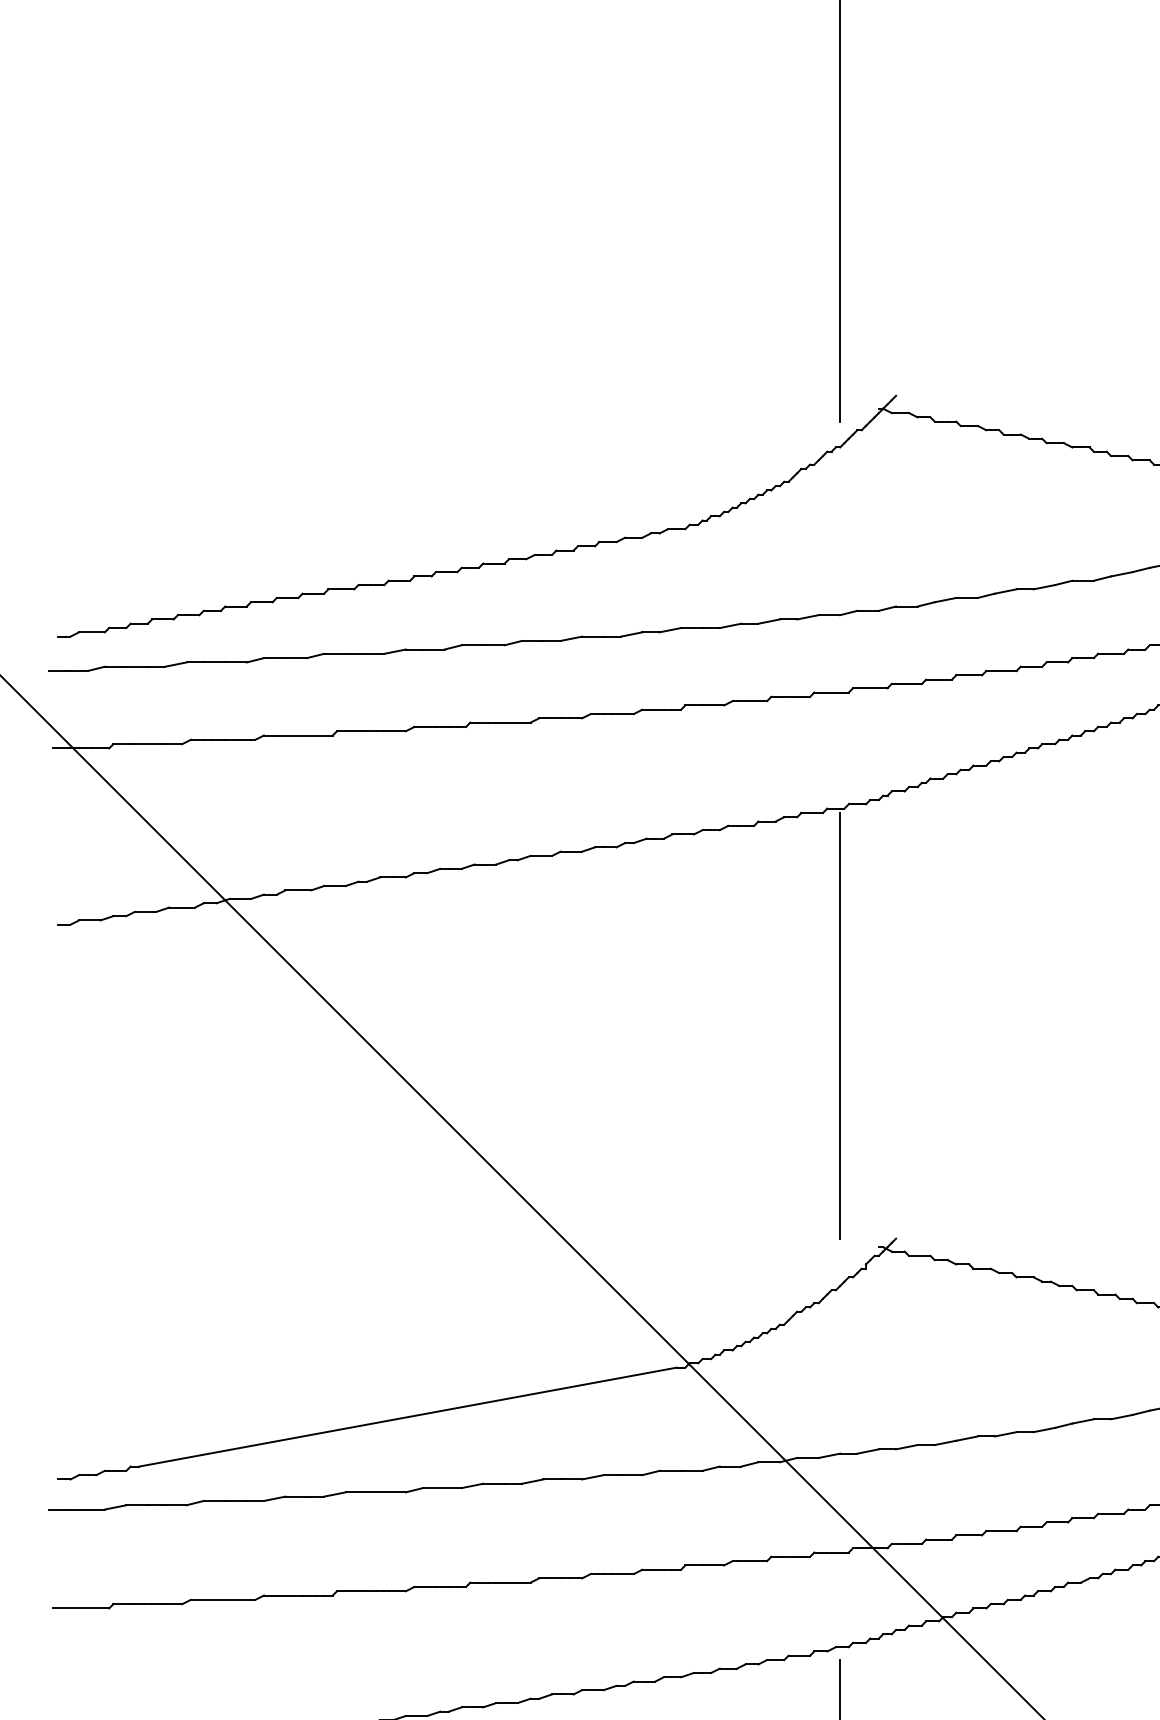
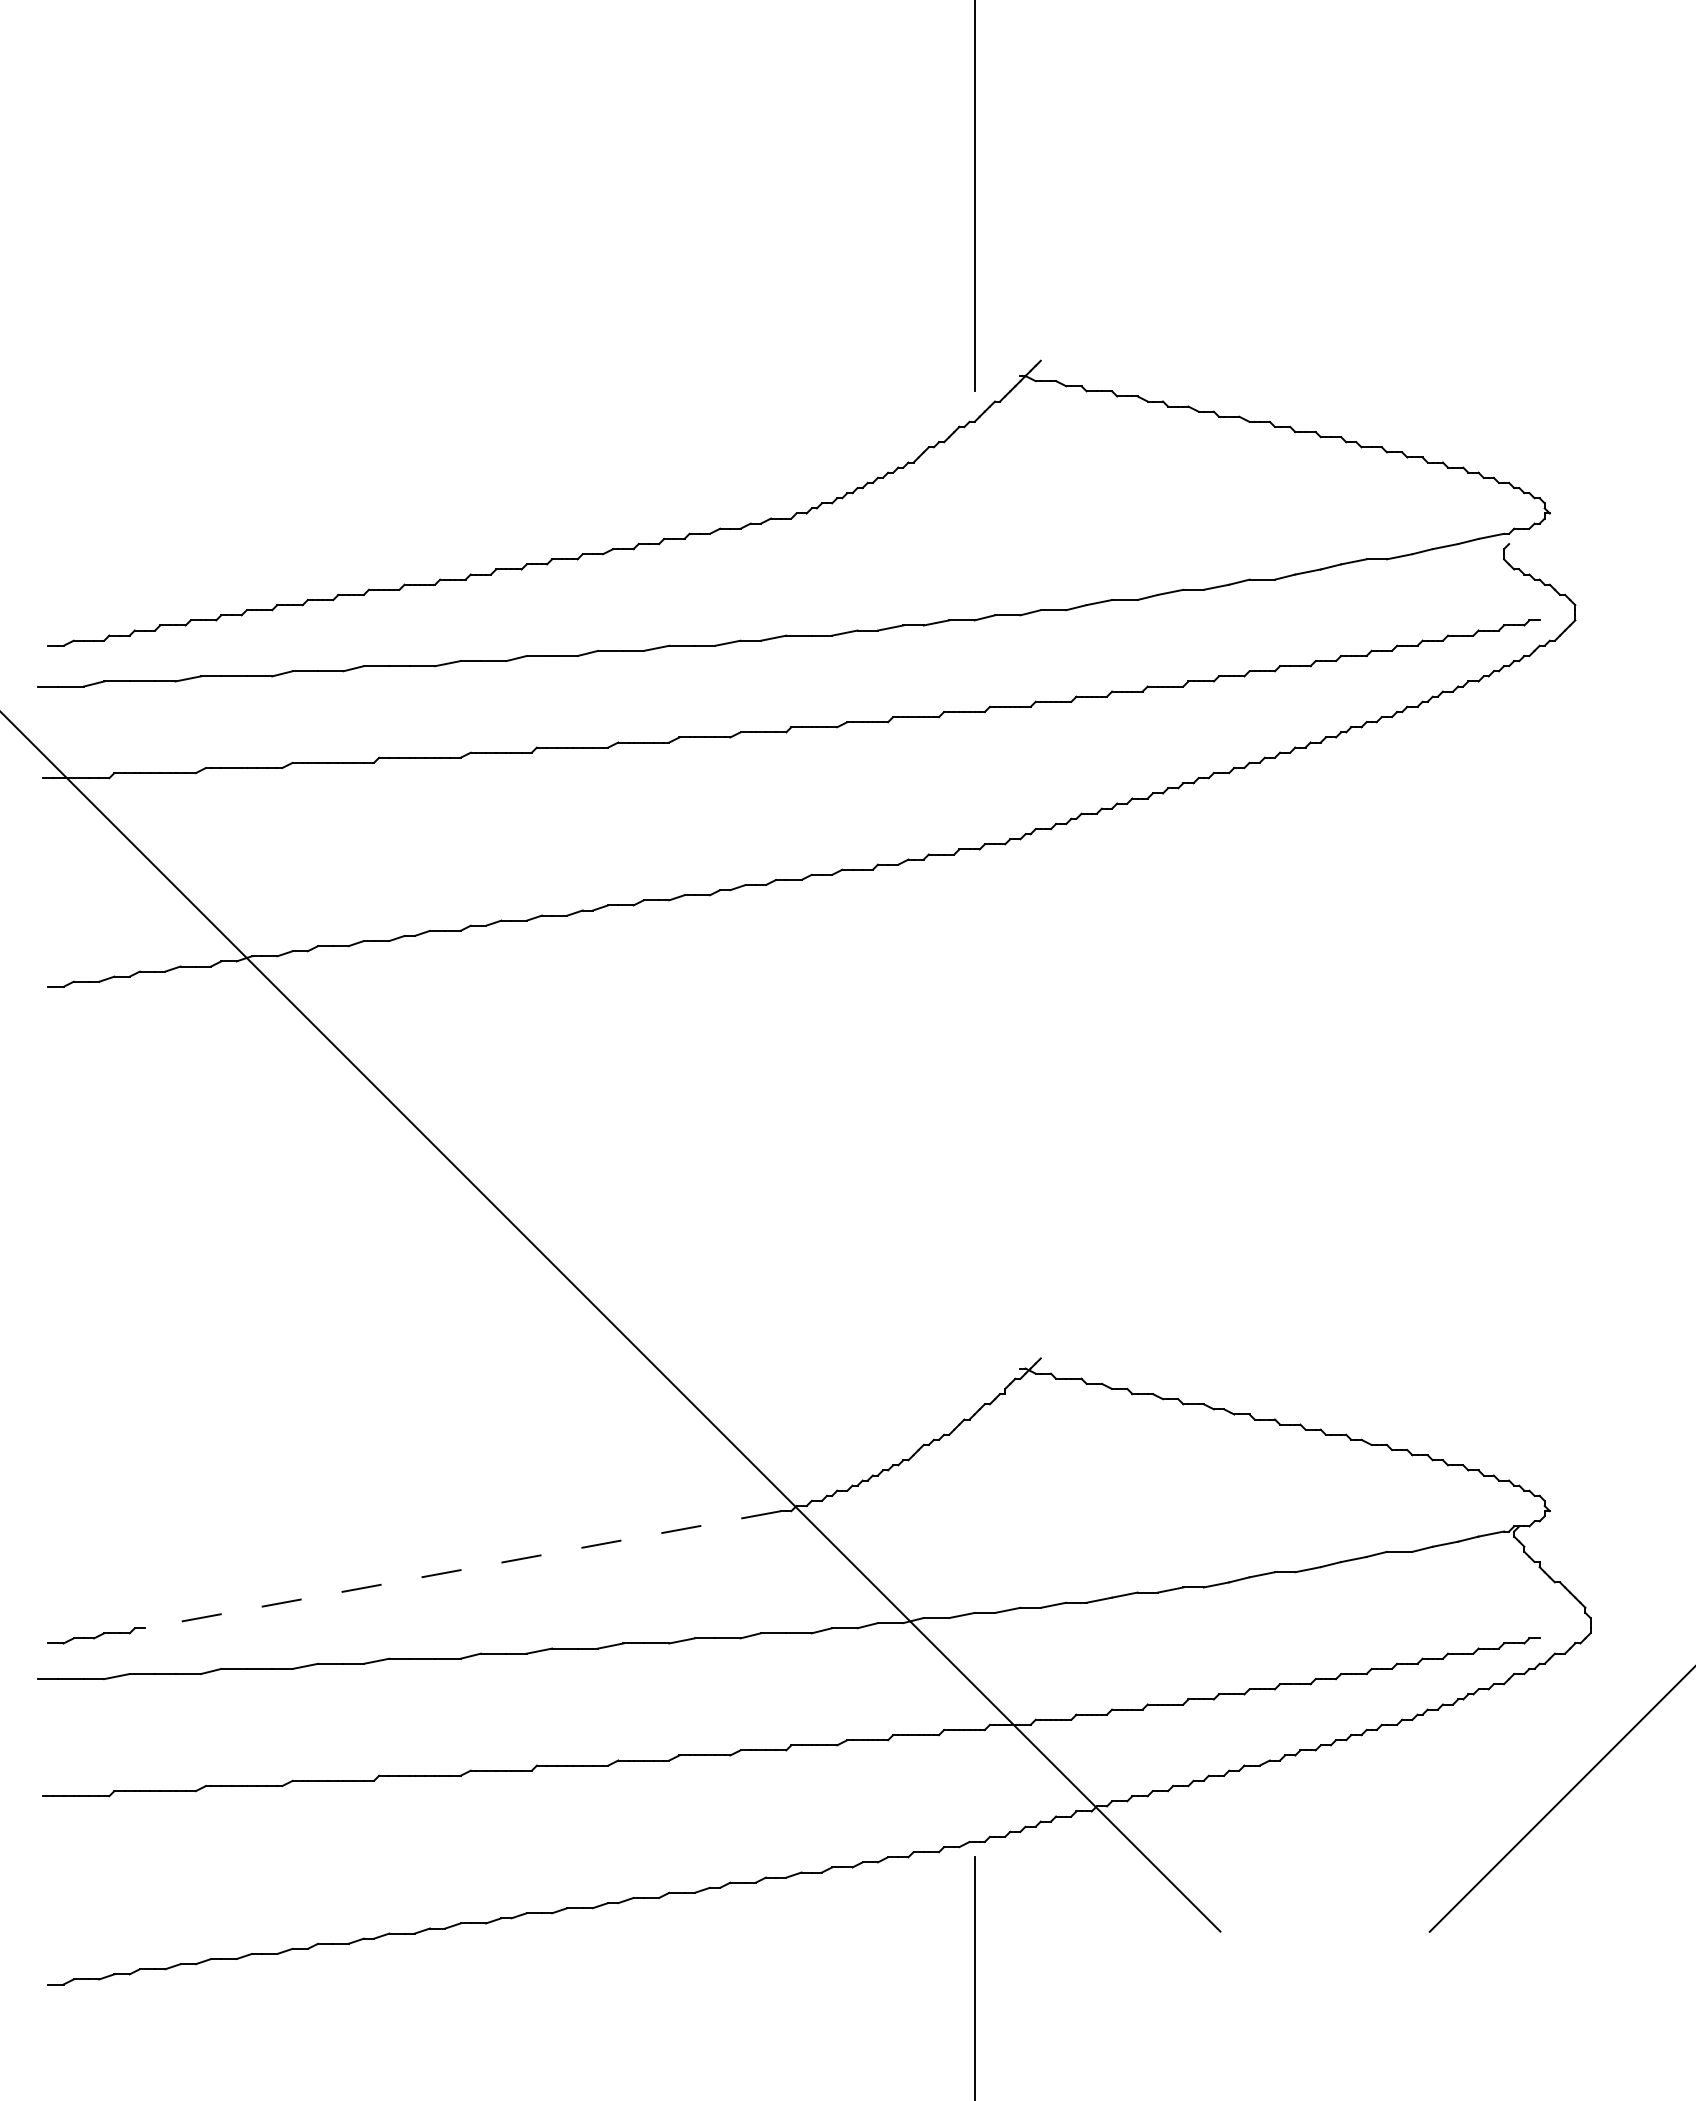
line: (840, 1025) -> (974, 1106), removed
line: (407, 1416) -> (462, 1569), solid -> dashed

